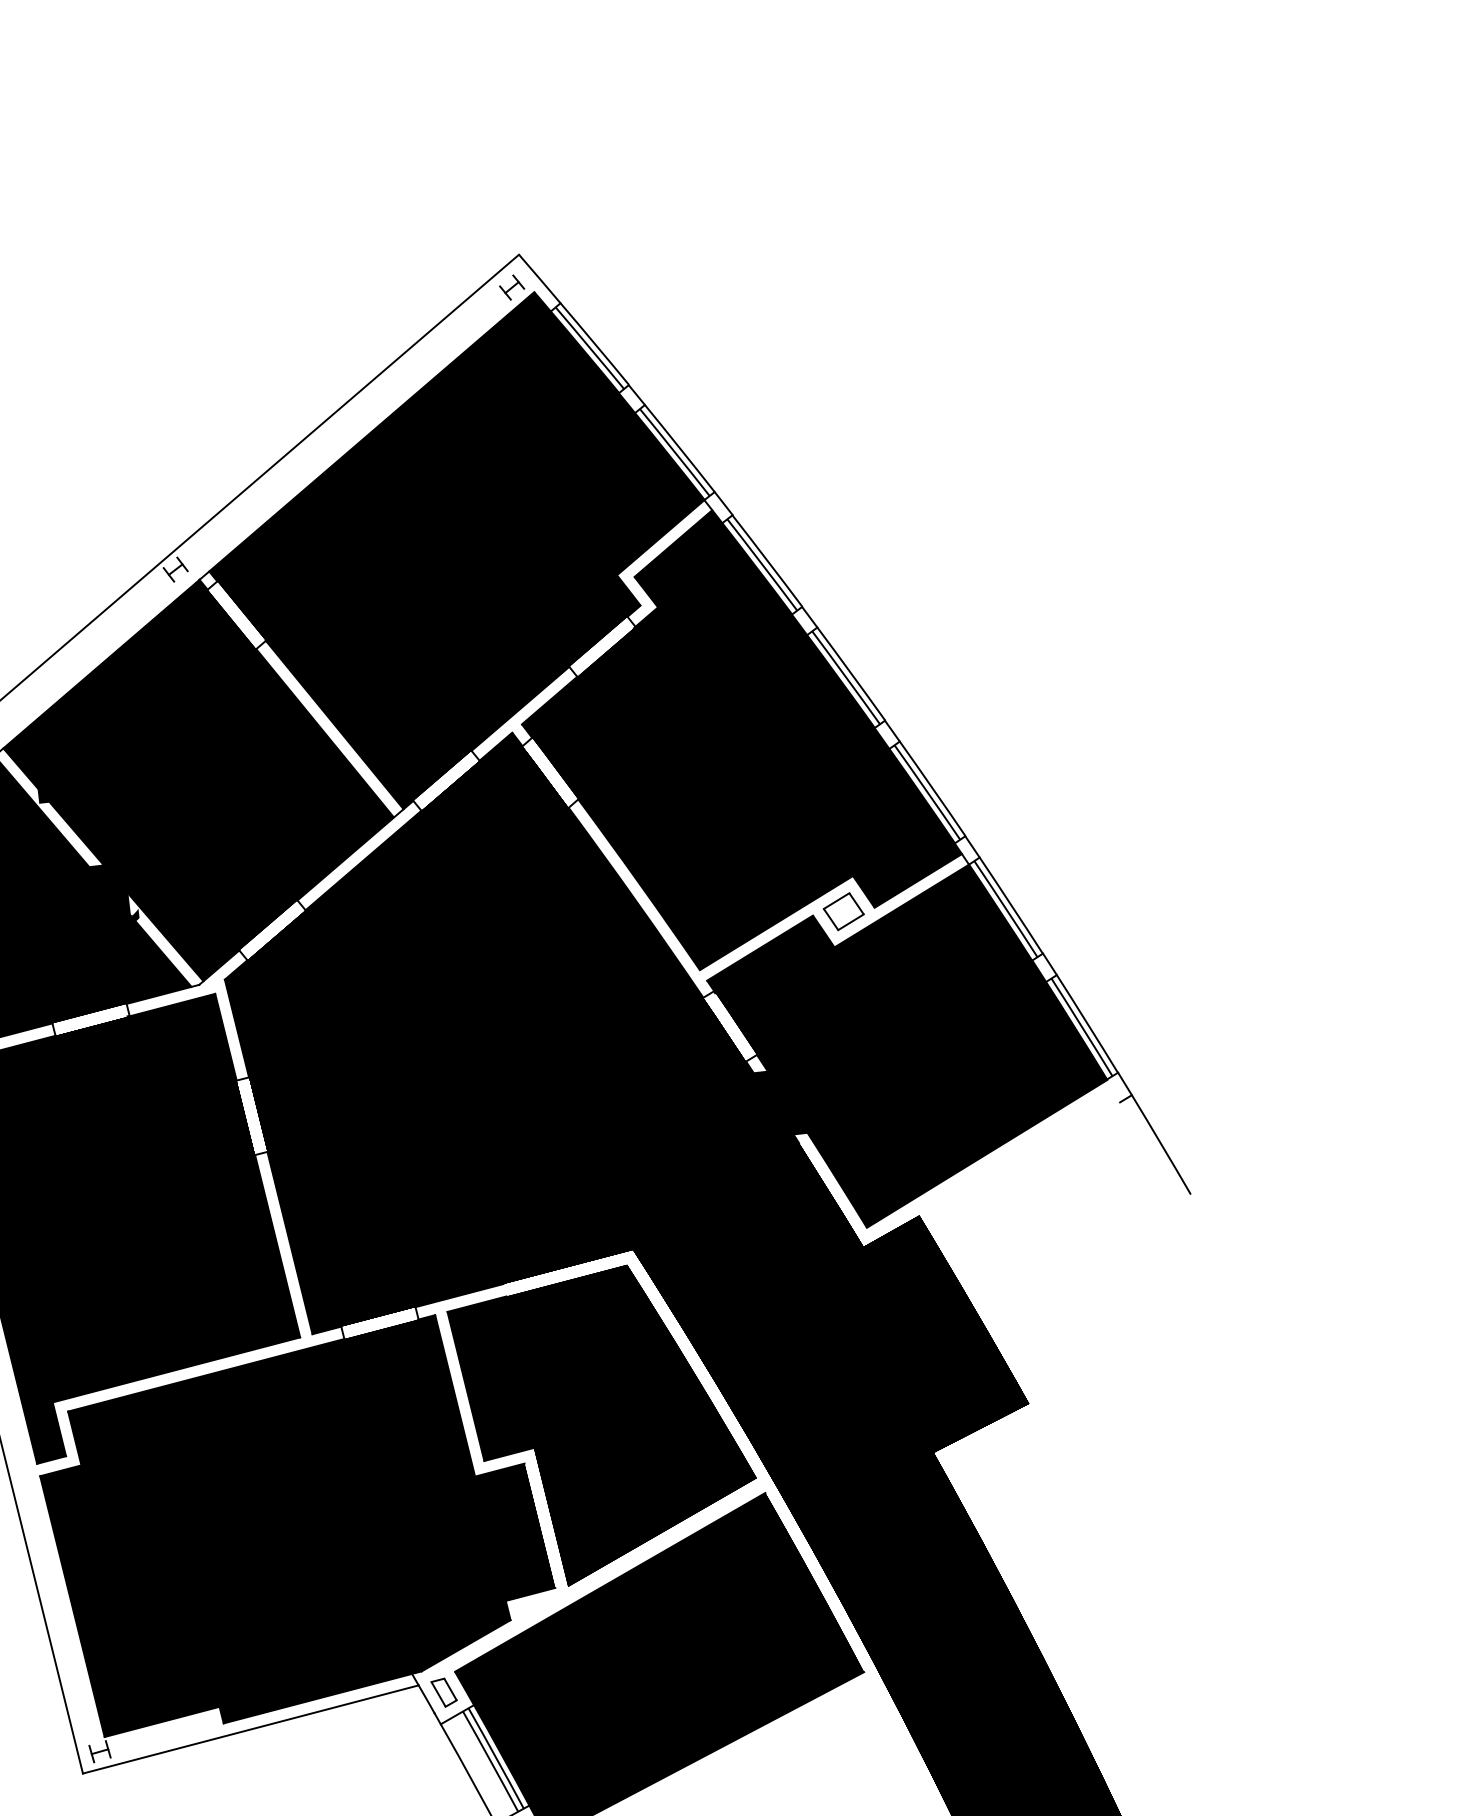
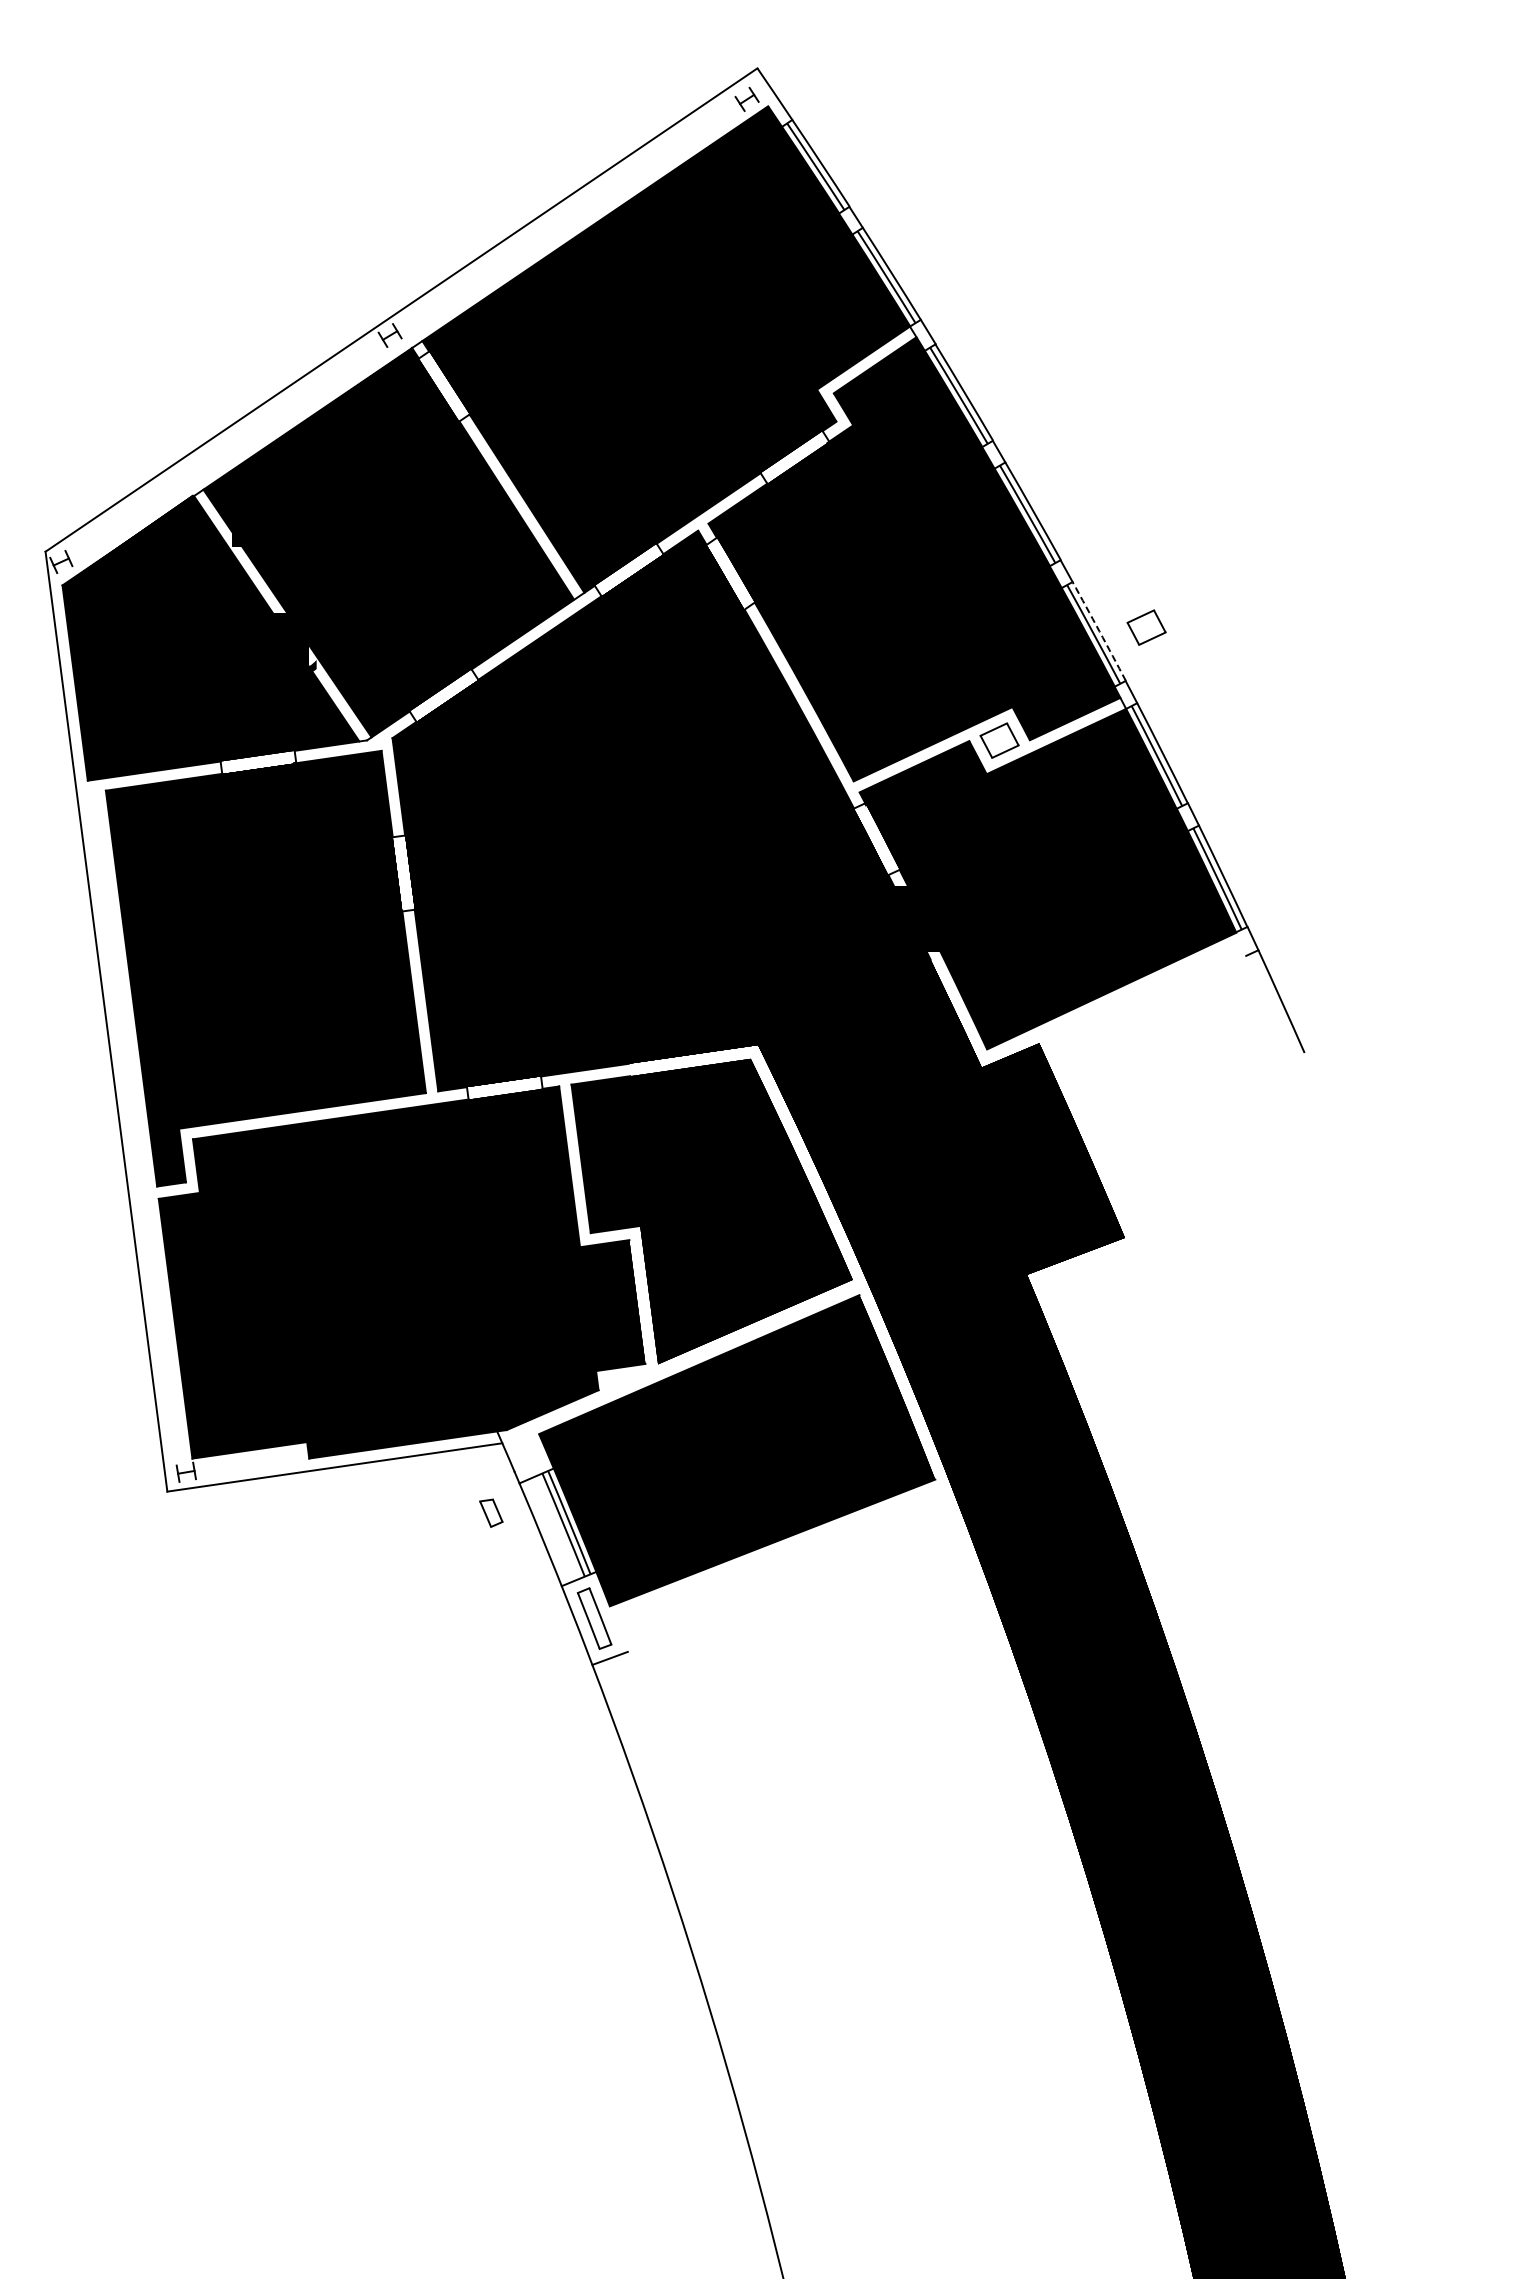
part: (980, 779) -> (1146, 627), added
arc: (932, 788) -> (1099, 631), solid -> dashed
part: (444, 1691) -> (491, 1512), moved

